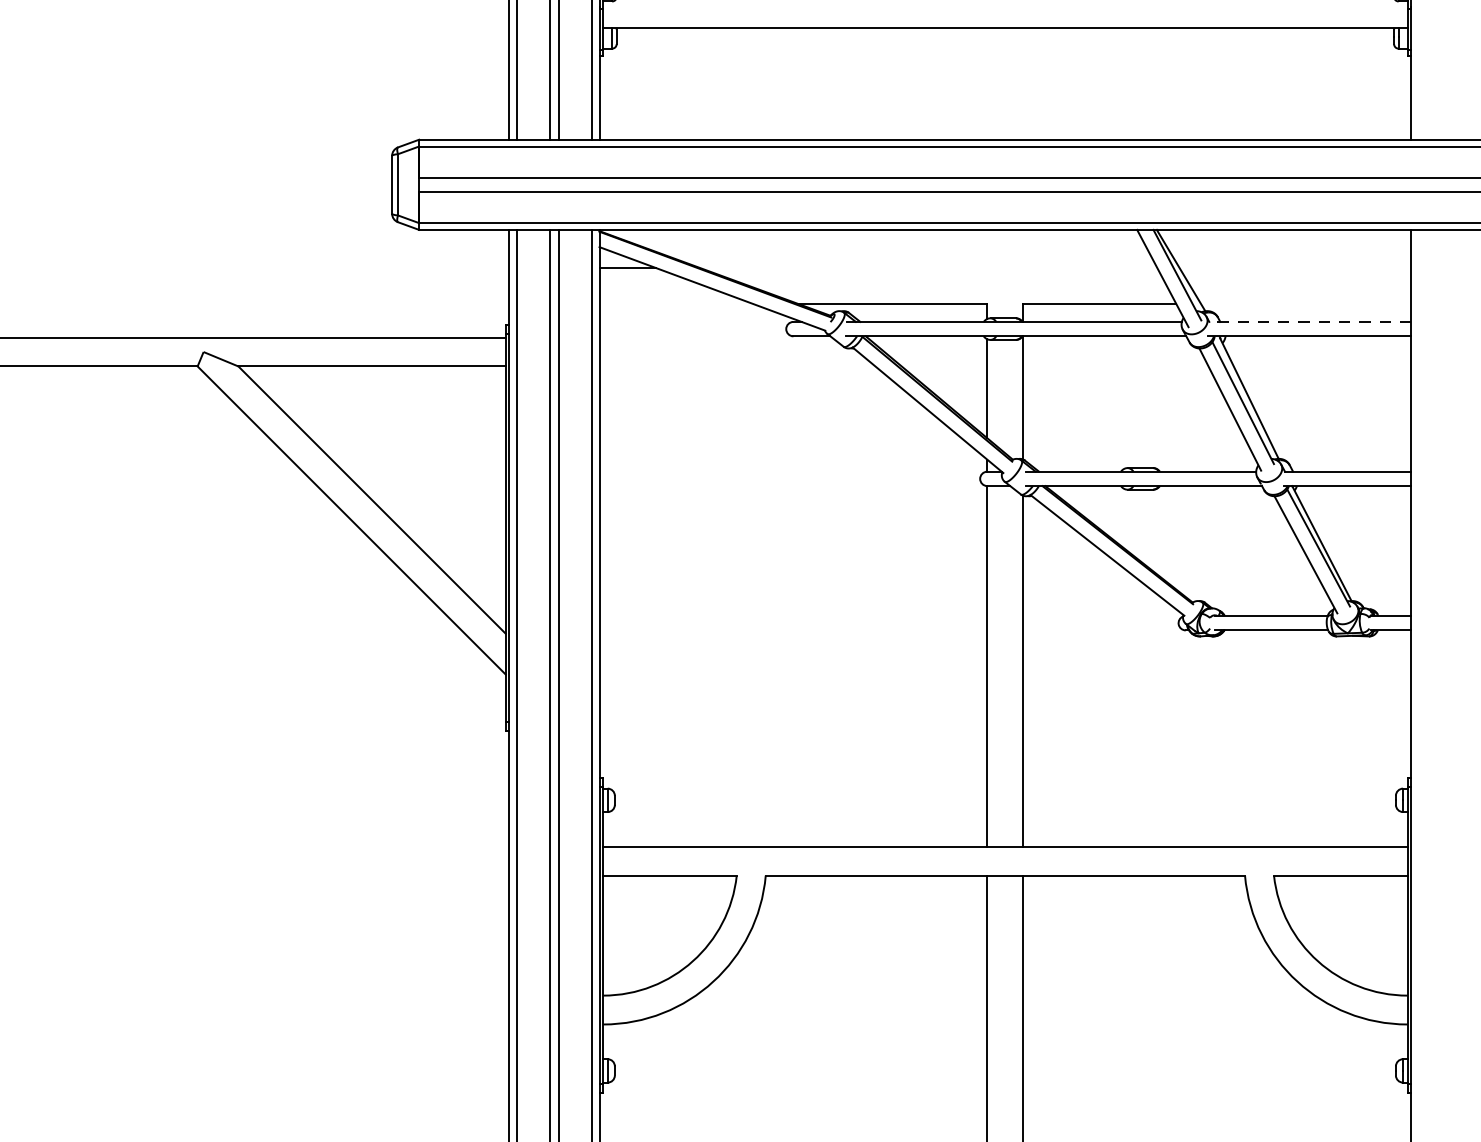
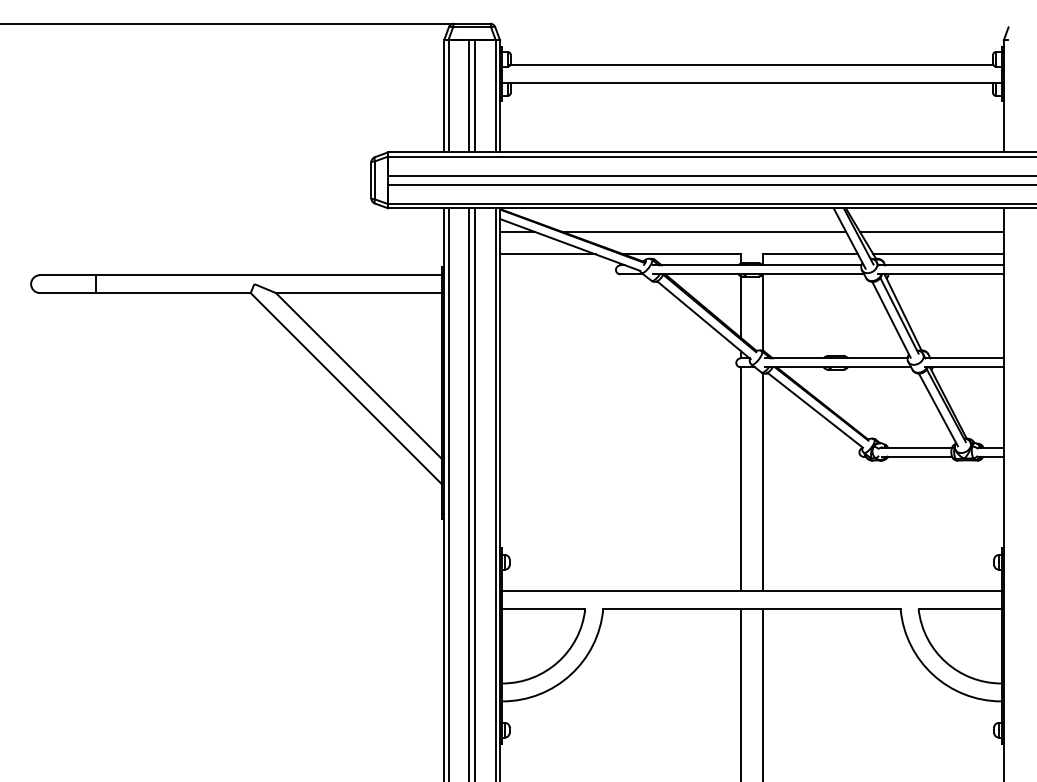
line: (928, 268) -> (704, 232), added
line: (1294, 268) -> (931, 232), added
line: (675, 304) -> (547, 254), added
line: (1306, 304) -> (938, 254), added
line: (1309, 322) -> (940, 265), dashed -> solid

